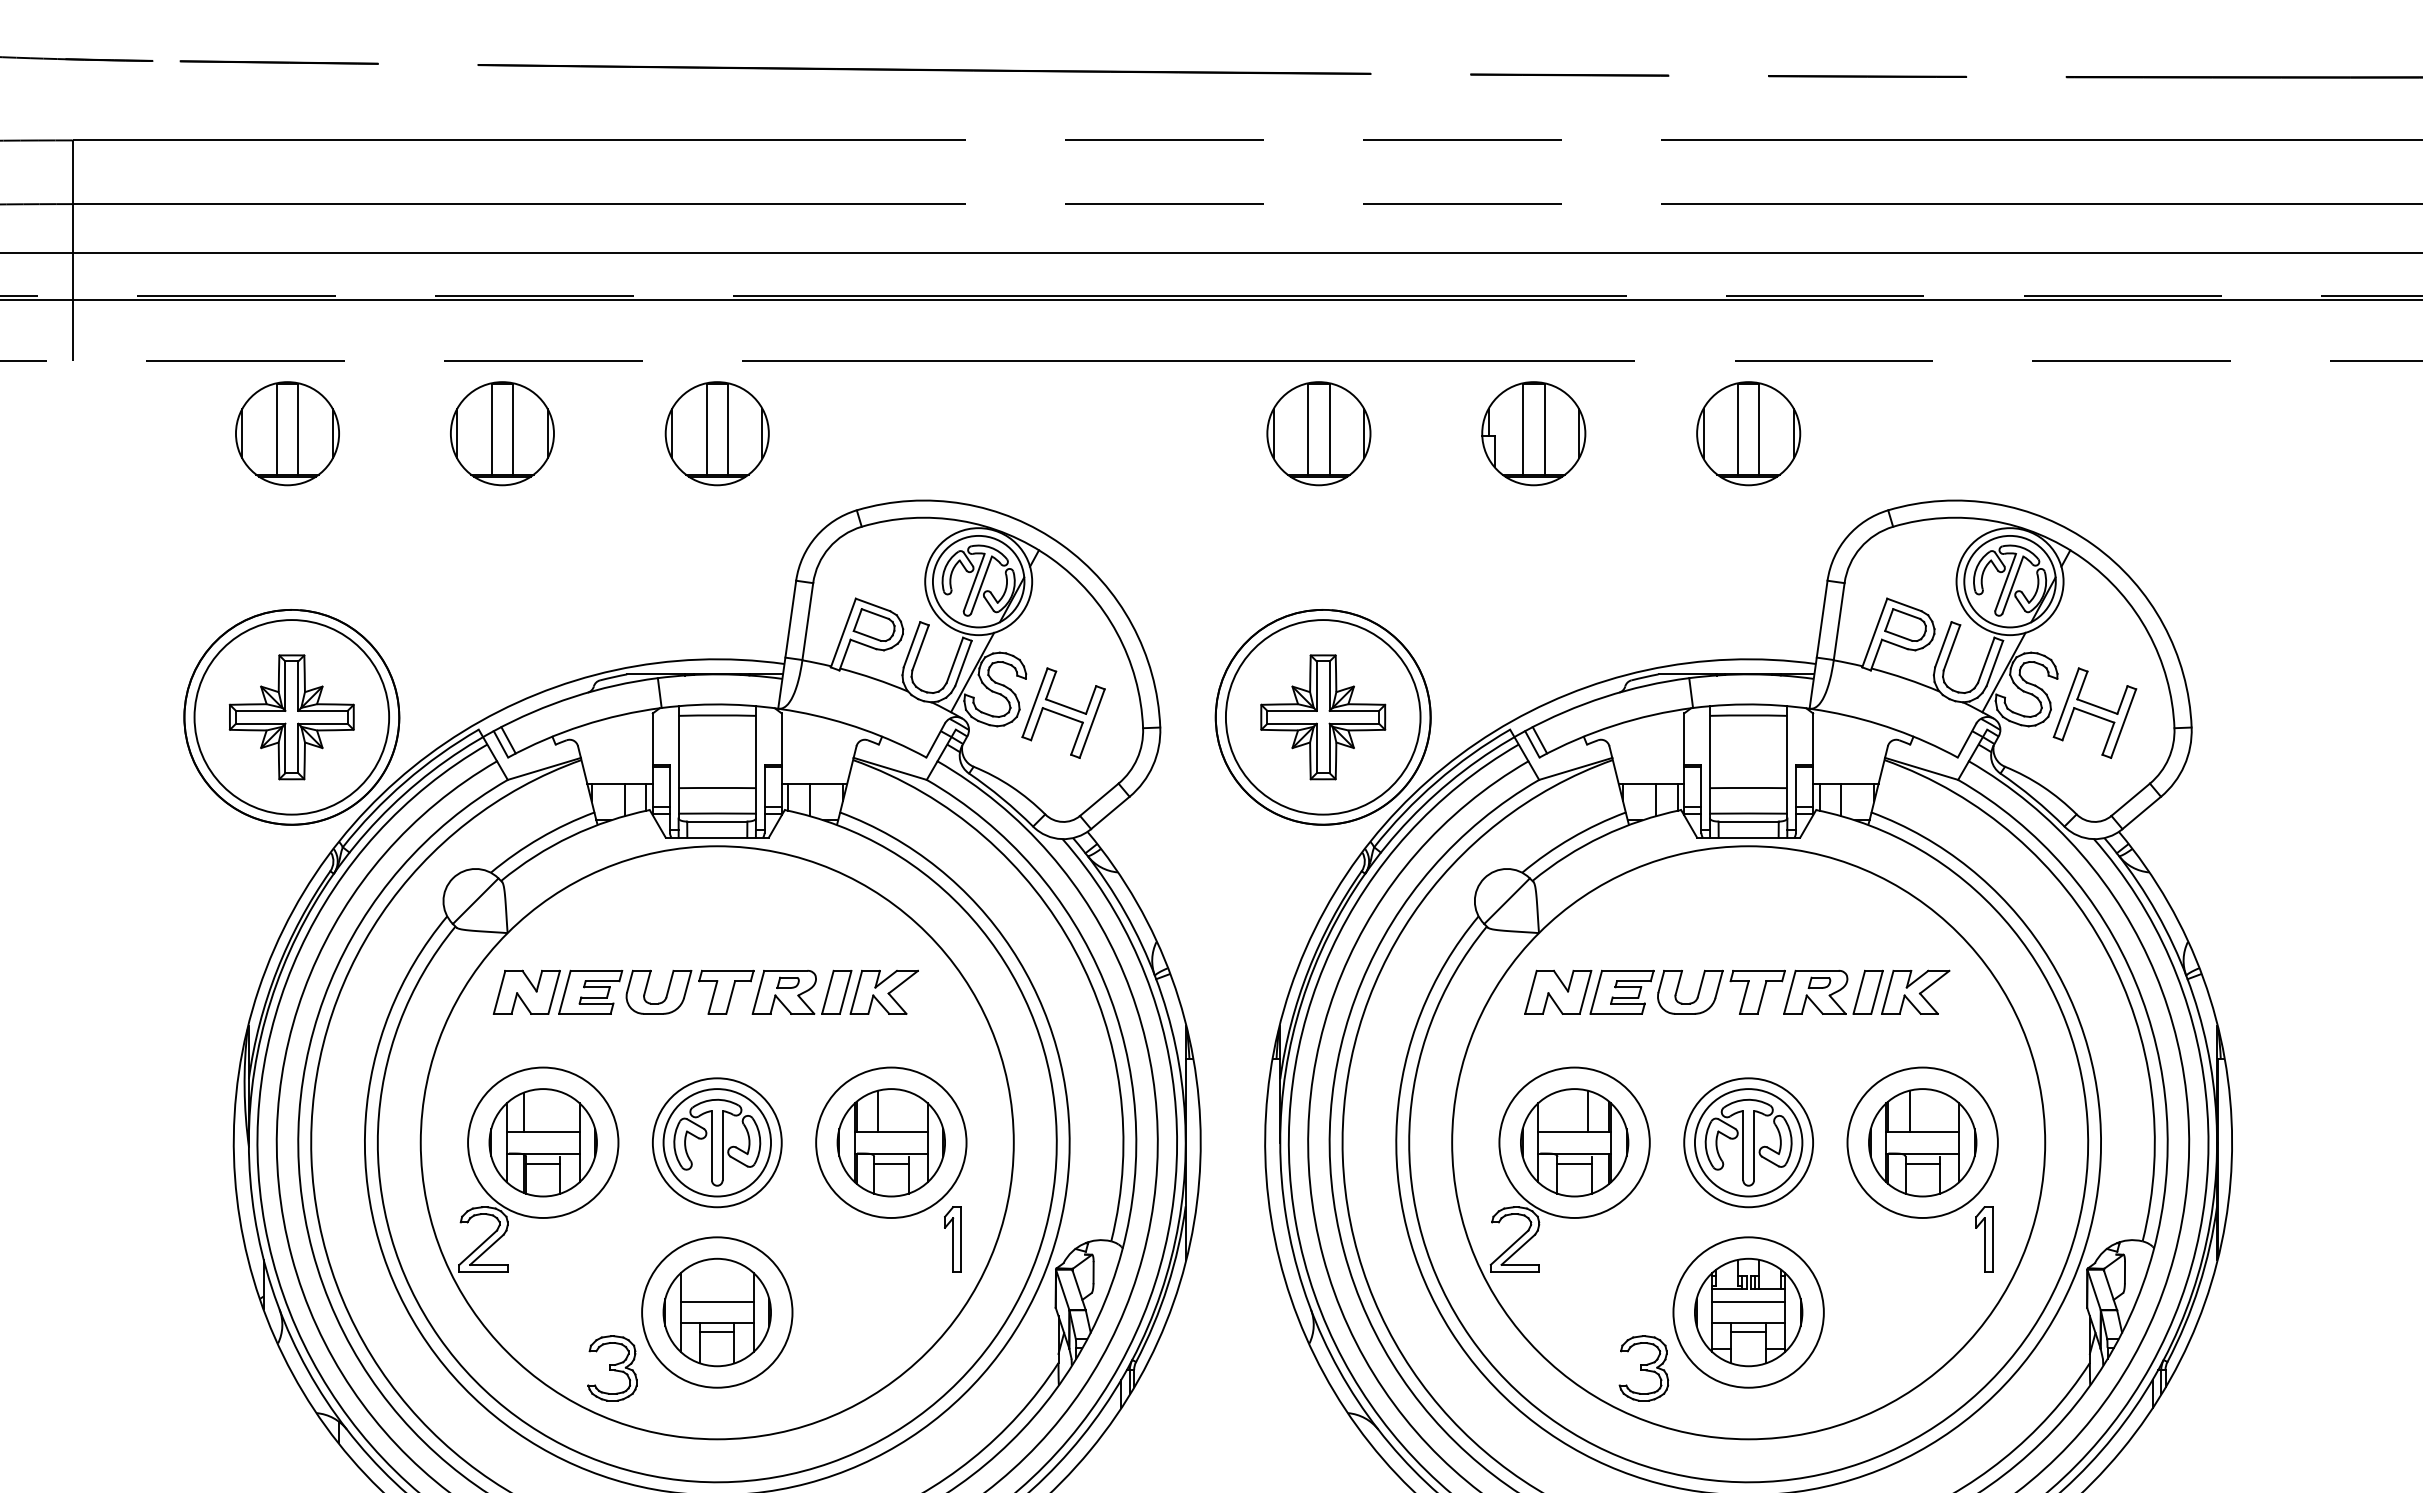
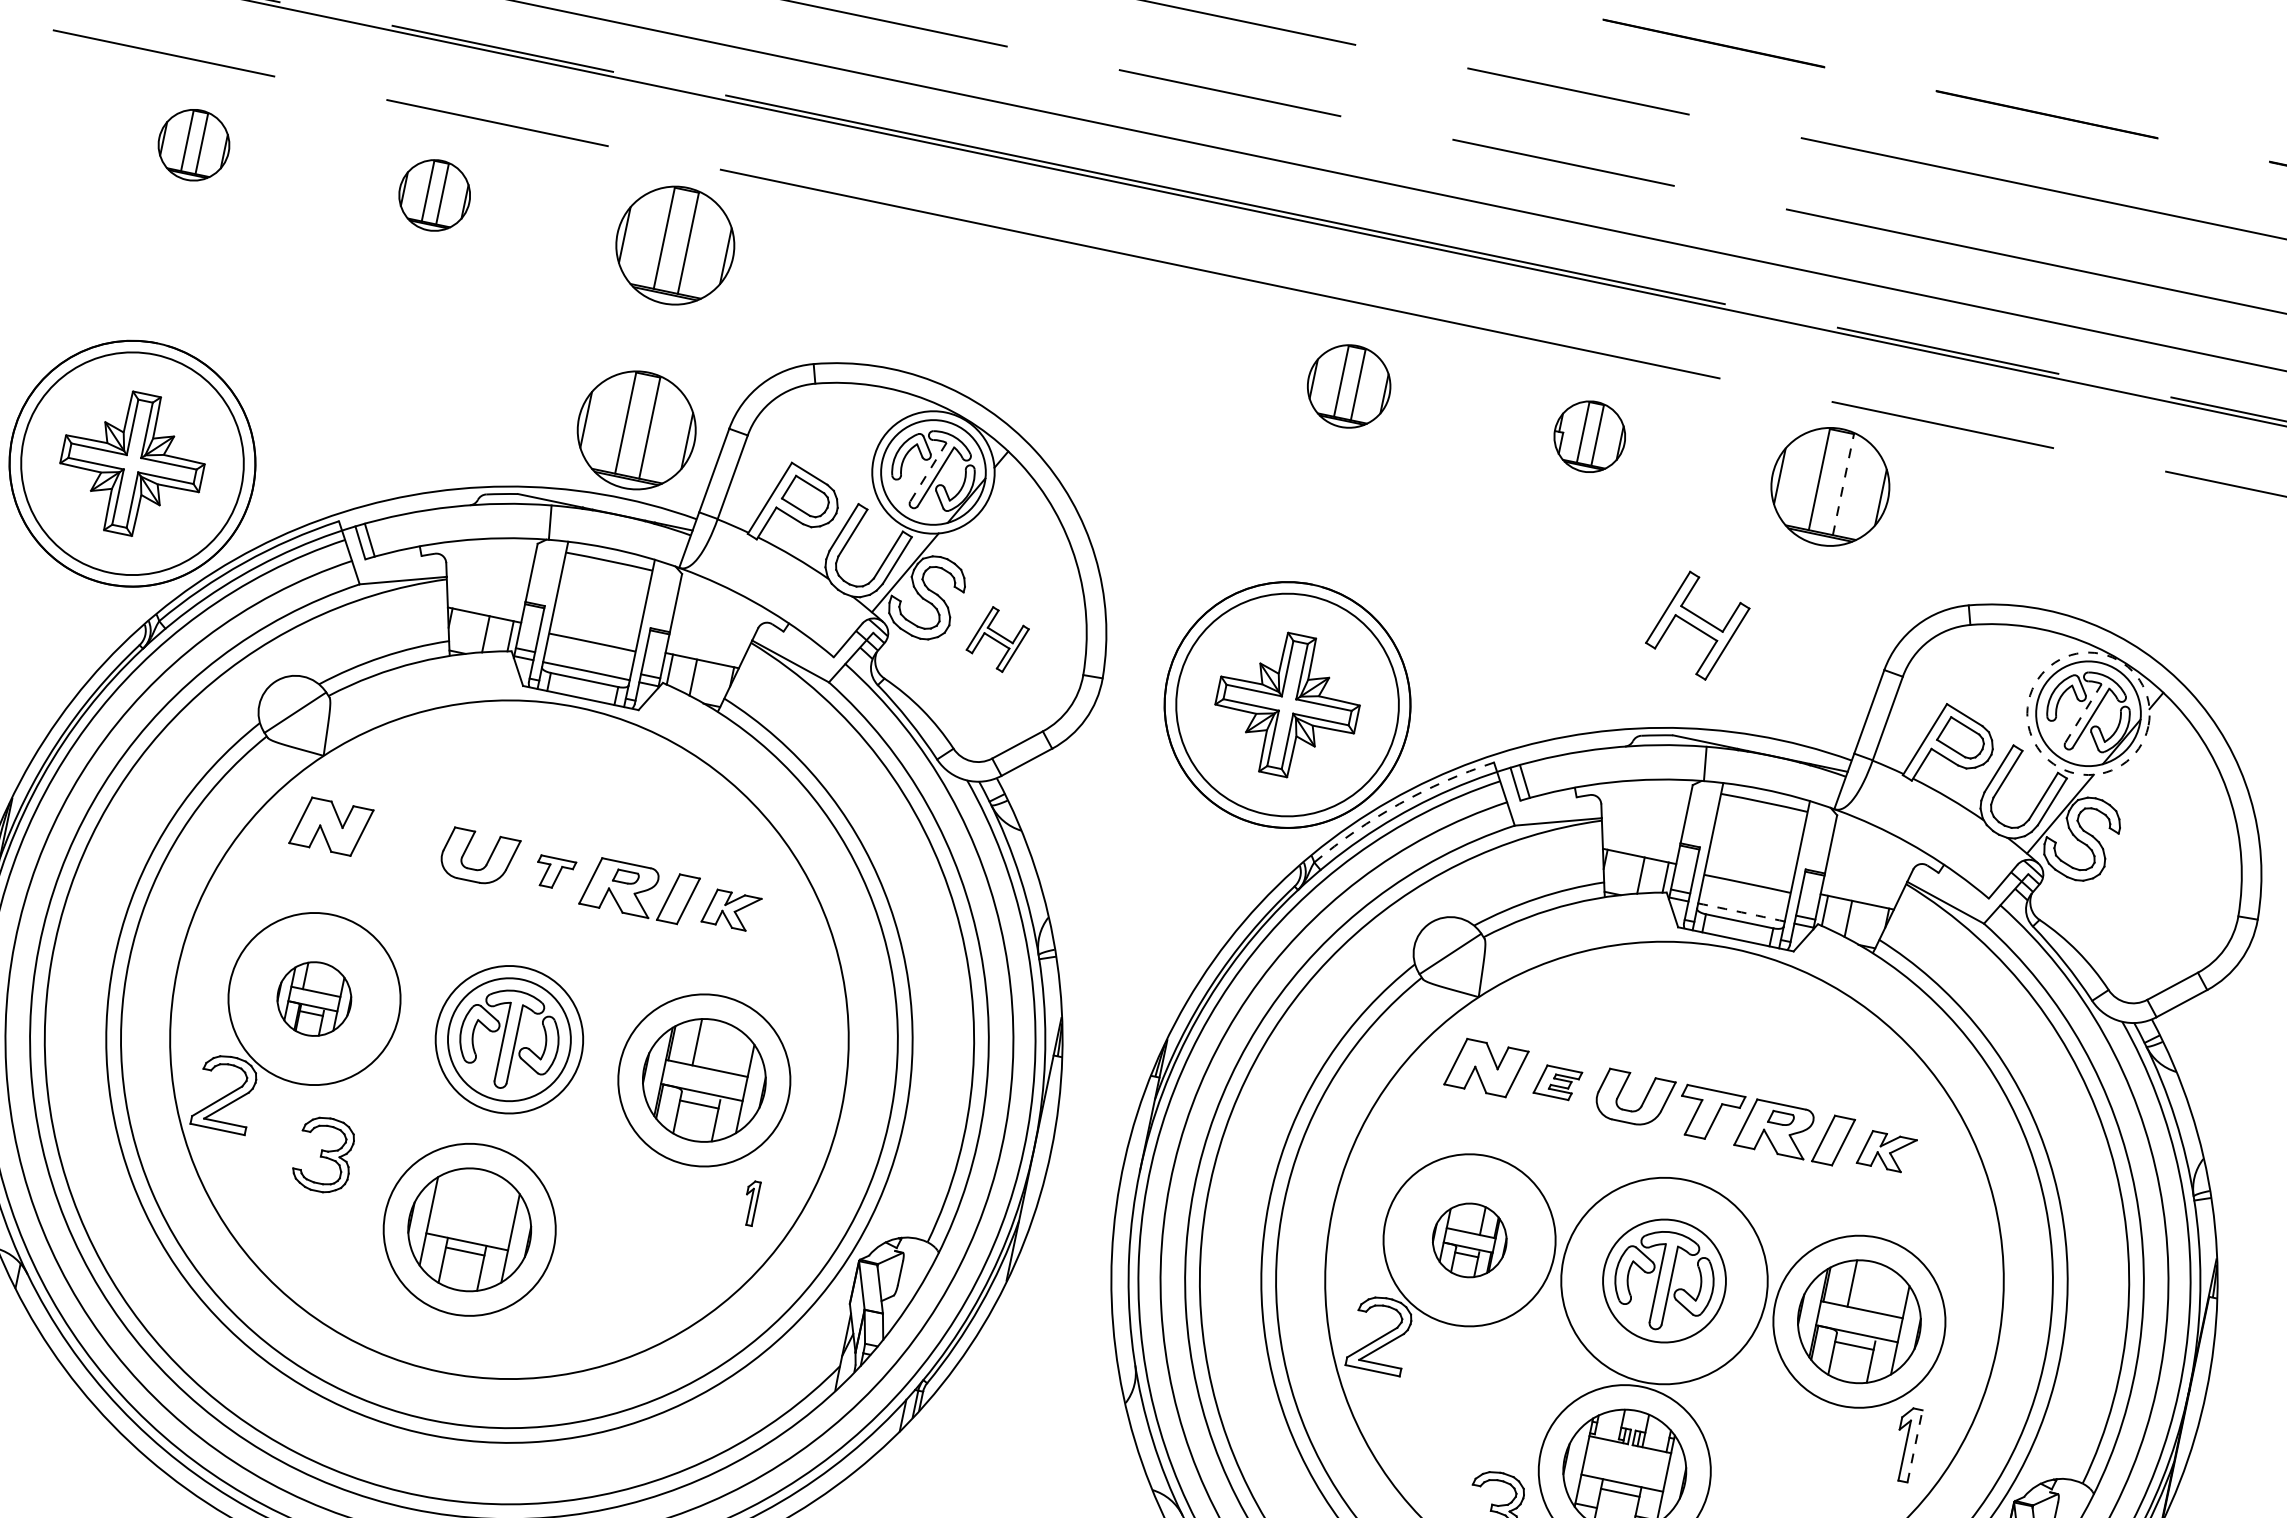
line: (1759, 428) -> (1843, 483), solid -> dashed
part: (287, 433) -> (194, 144), size x0.6
part: (502, 433) -> (434, 195), size x0.6
part: (1318, 433) -> (1348, 386), size x0.7
part: (1533, 433) -> (1589, 436), size x0.6
circle: (2009, 581) -> (2087, 713), solid -> dashed
line: (974, 582) -> (928, 472), solid -> dashed
line: (2005, 582) -> (2083, 713), solid -> dashed
part: (716, 598) -> (635, 429), added
part: (1063, 712) -> (997, 638), size x0.6
part: (2094, 712) -> (1697, 624), moved
arc: (1436, 782) -> (1399, 804), solid -> dashed
arc: (1748, 813) -> (1741, 912), solid -> dashed
part: (590, 991) -> (402, 840), removed
part: (726, 991) -> (555, 872), size x0.6
part: (883, 991) -> (730, 909), size x0.7
part: (1621, 991) -> (1557, 1081), size x0.6
part: (1915, 991) -> (1886, 1150), size x0.7
part: (542, 1142) -> (313, 998), size x0.6
part: (1574, 1142) -> (1469, 1239), size x0.6
circle: (1748, 1142) -> (1664, 1280), size x1.4
line: (1992, 1238) -> (1915, 1445), solid -> dashed
part: (952, 1239) -> (750, 1203), size x0.6
line: (716, 1301) -> (471, 1217), removed
line: (1748, 1301) -> (1627, 1458), removed
part: (612, 1368) -> (324, 1155), moved

